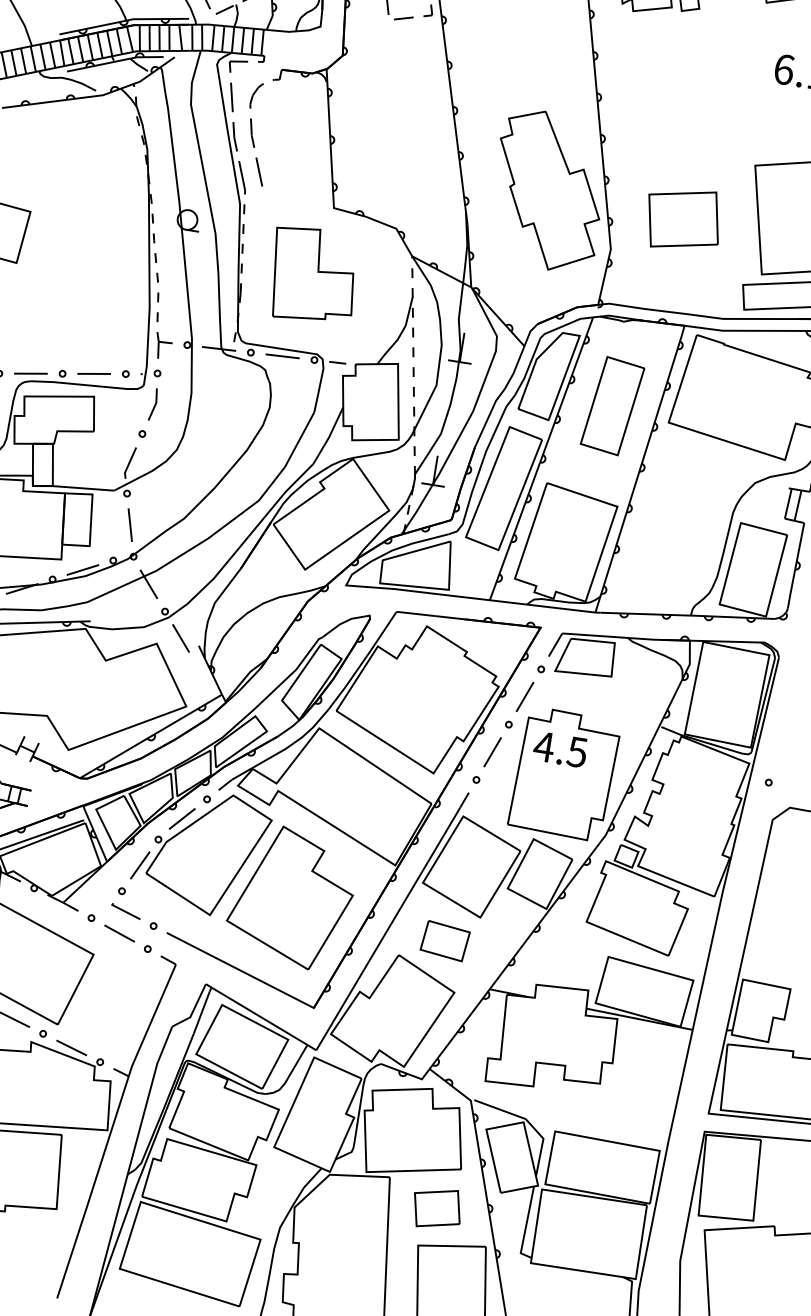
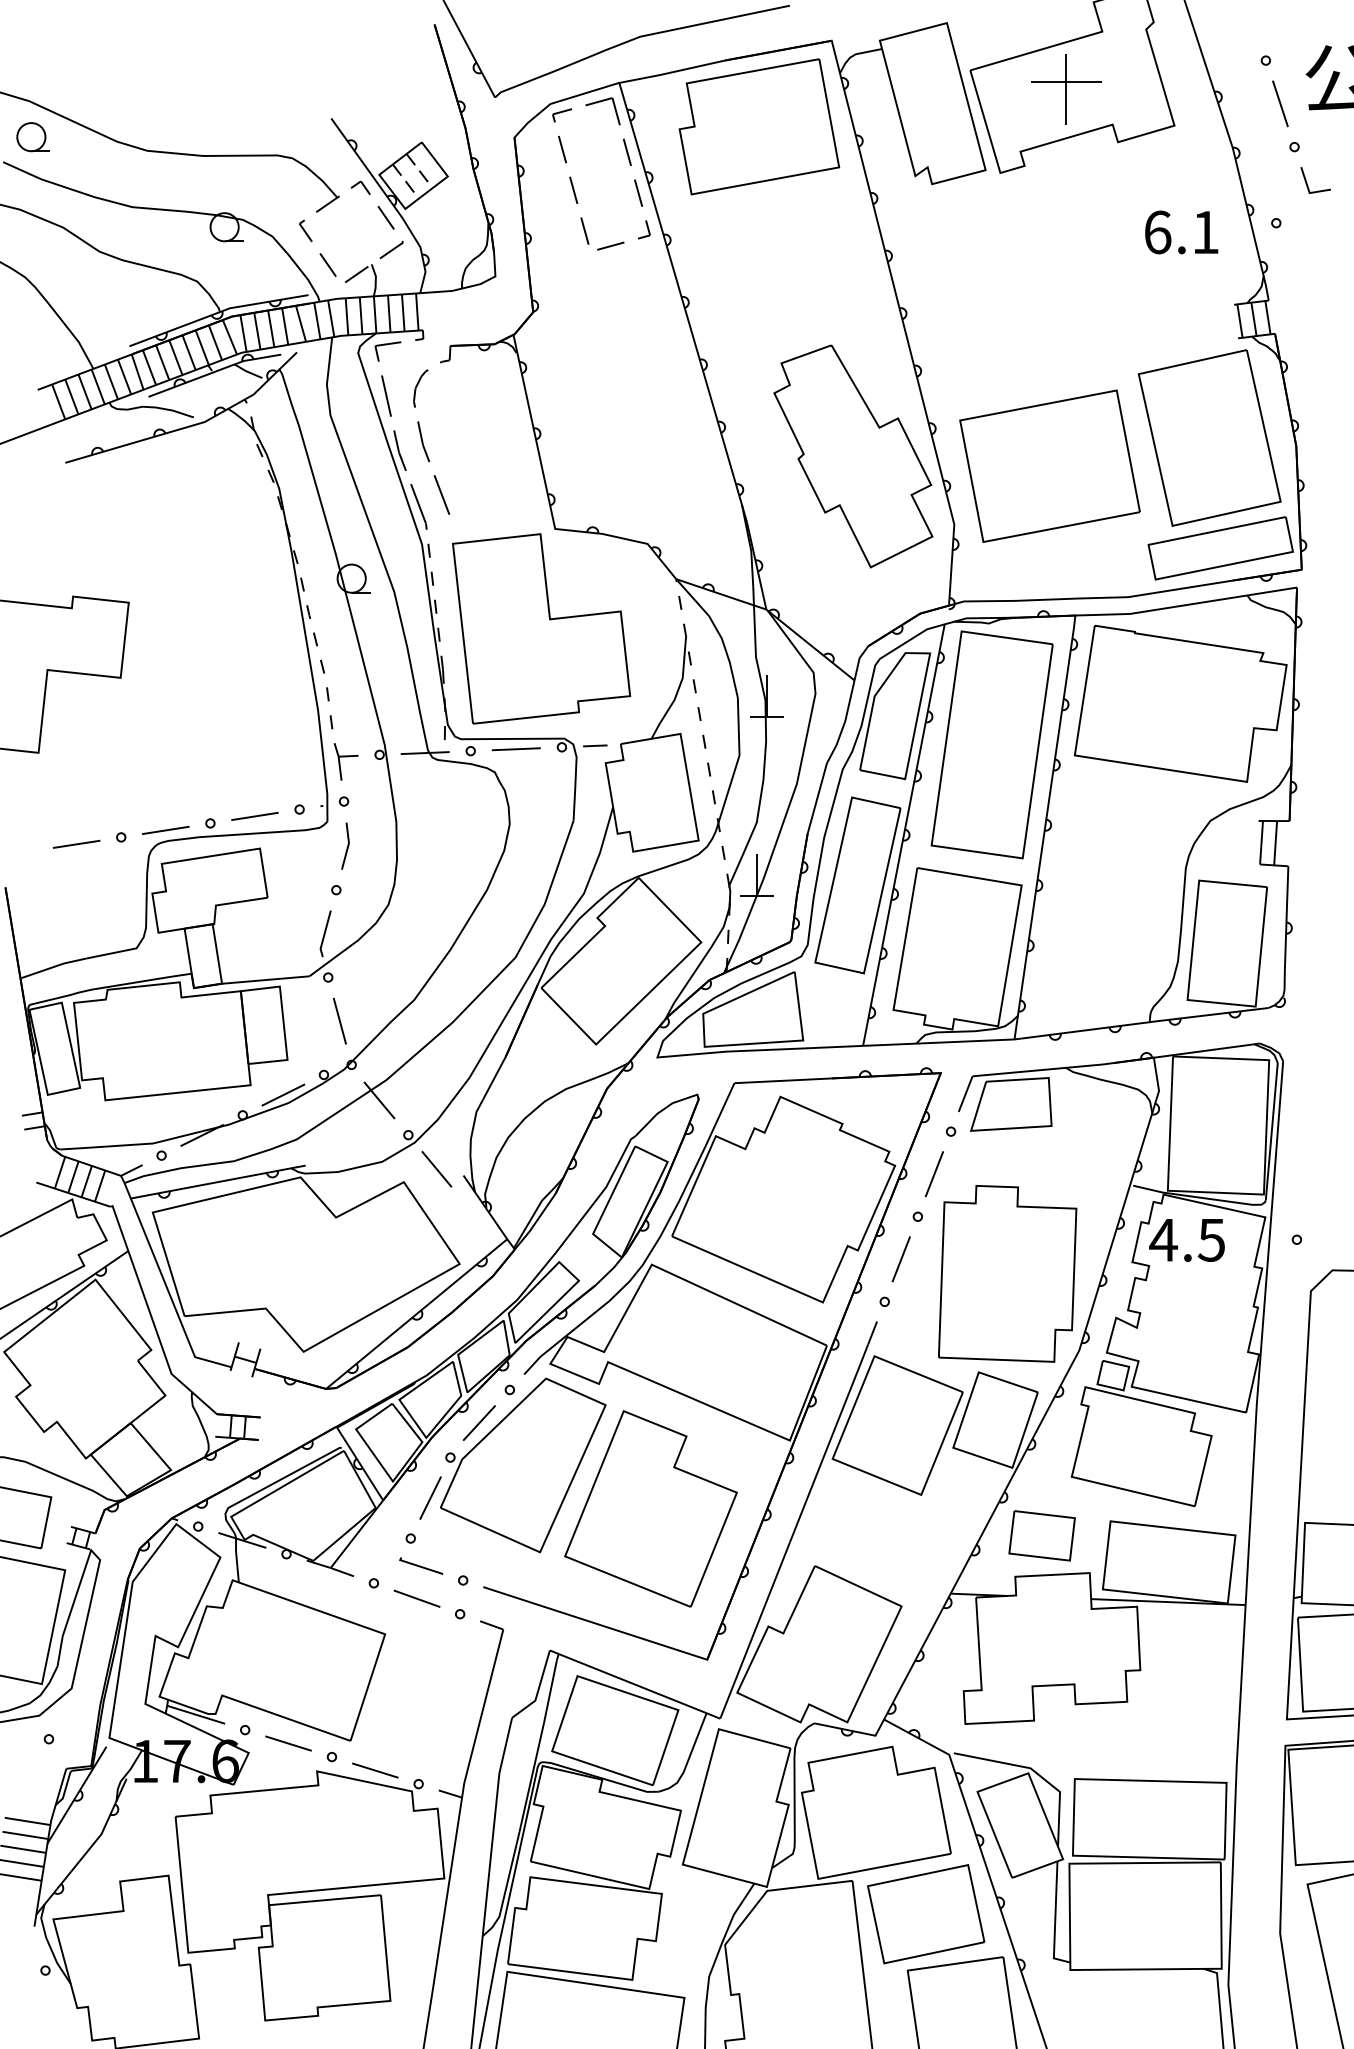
part: (683, 219) -> (1049, 465), size x1.67
part: (313, 275) -> (541, 628), size x1.43
part: (612, 405) -> (991, 744), size x1.67
text: (559, 749) -> (1186, 1240), moved
part: (444, 940) -> (1041, 1535), moved
part: (437, 1208) -> (926, 1914), size x1.67

